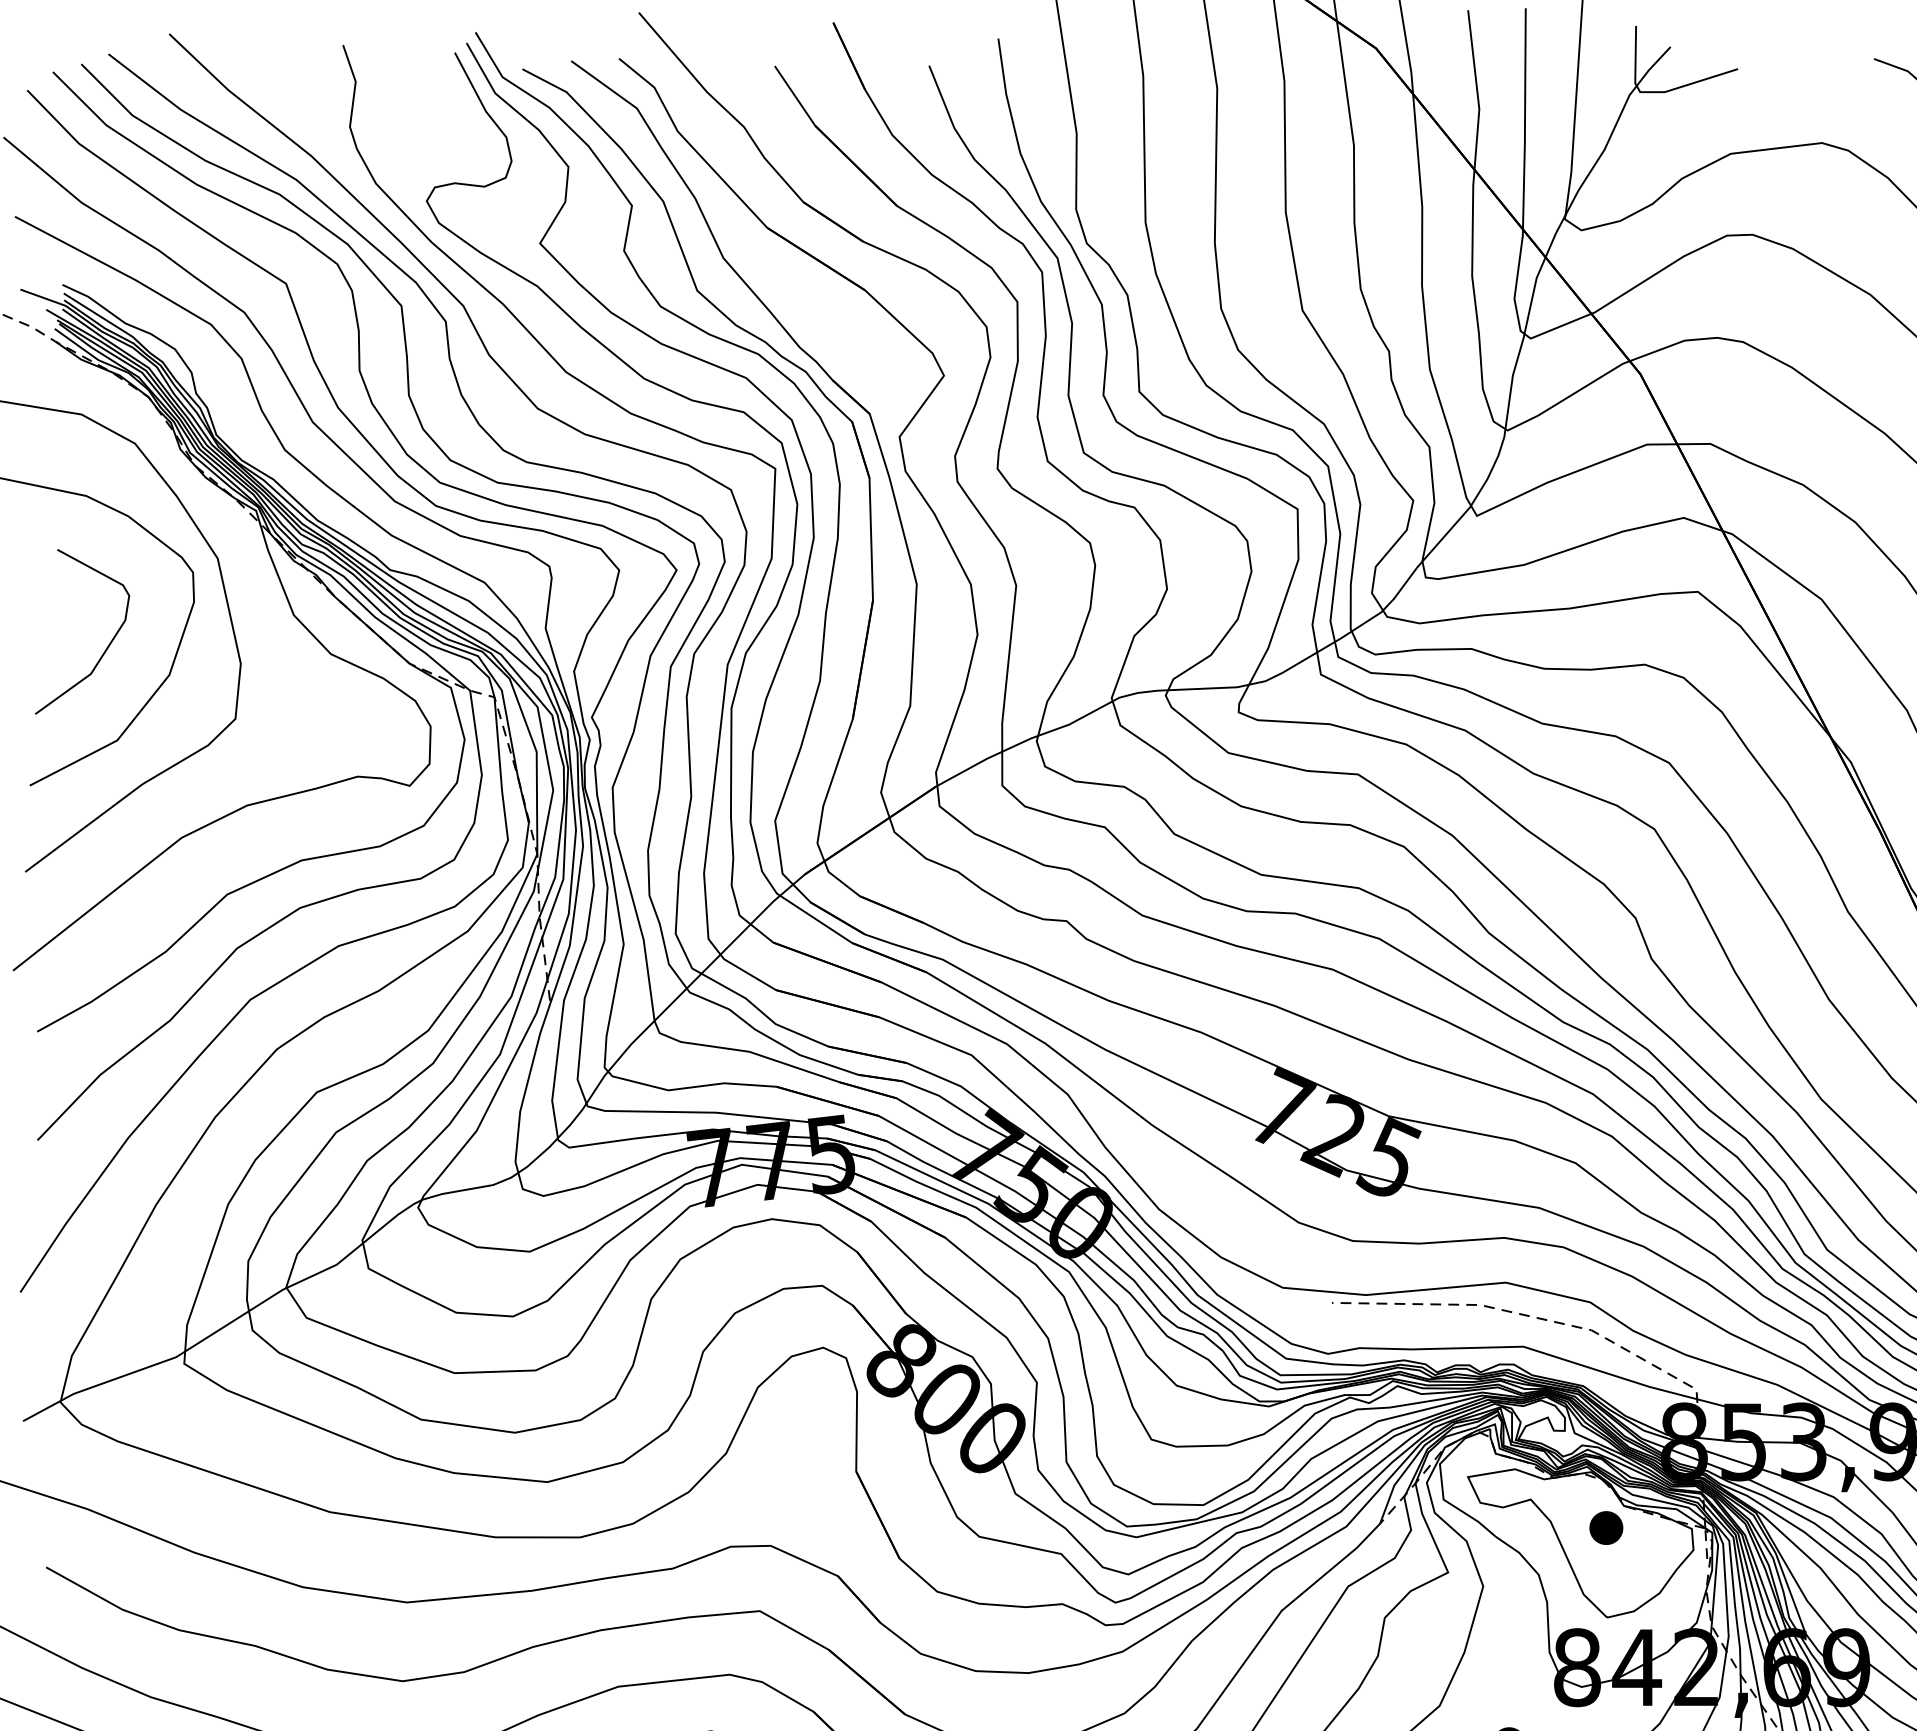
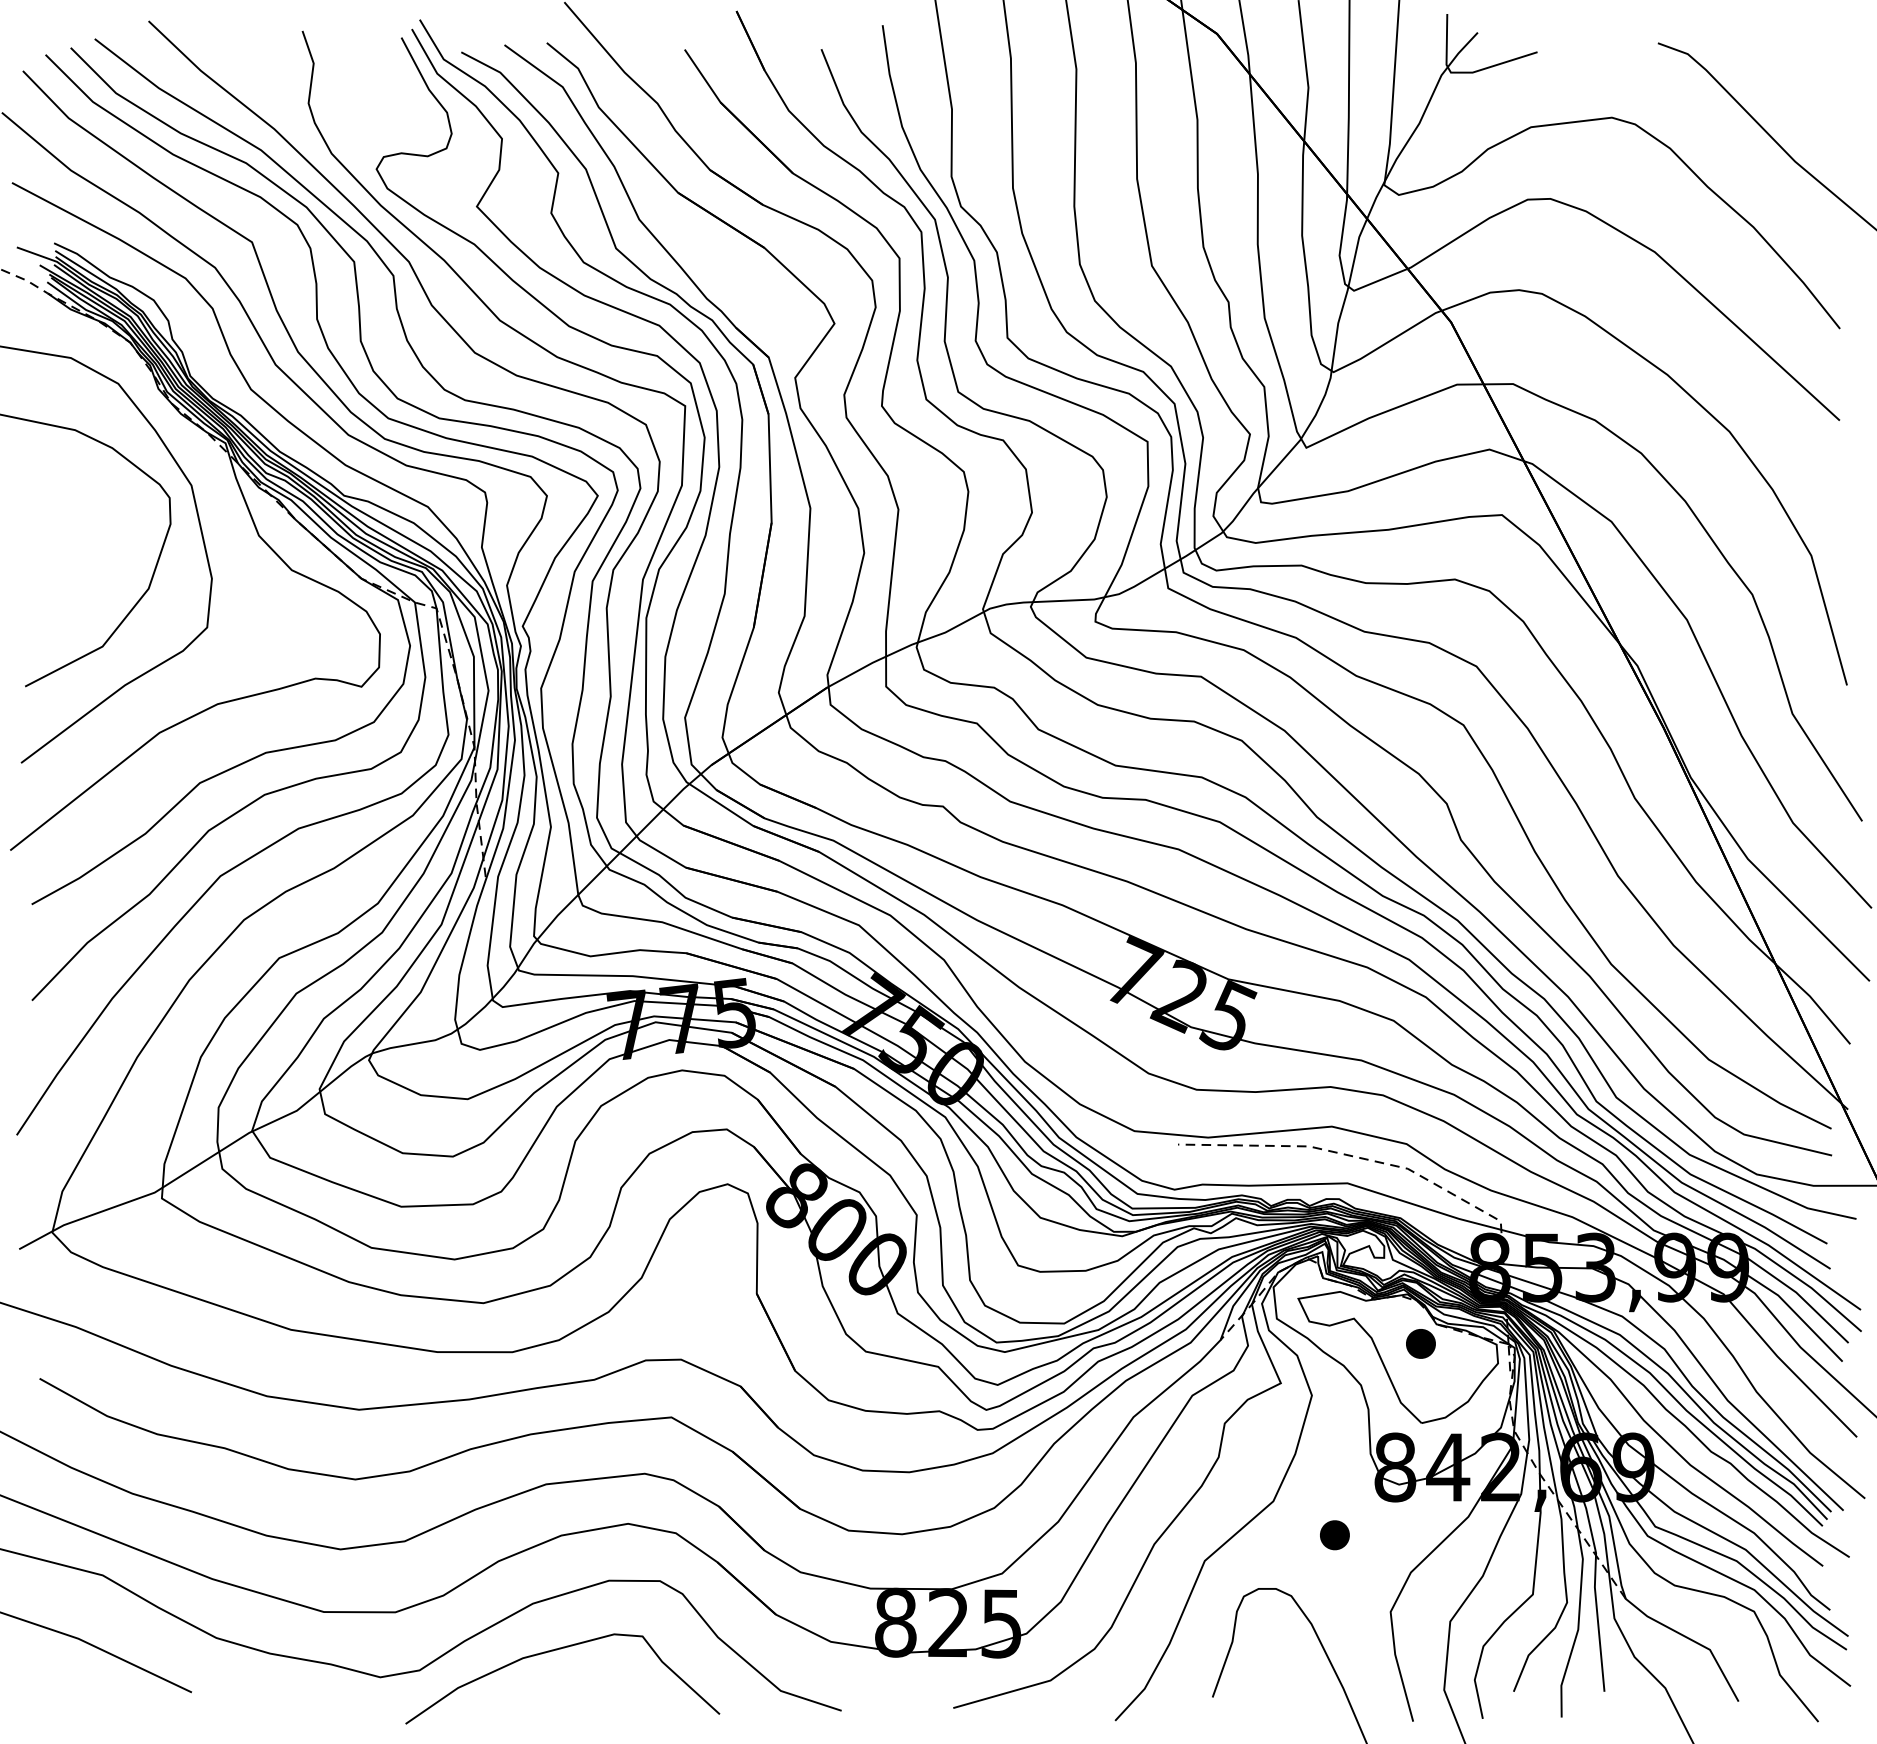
curve: (107, 646) -> (93, 563), removed

